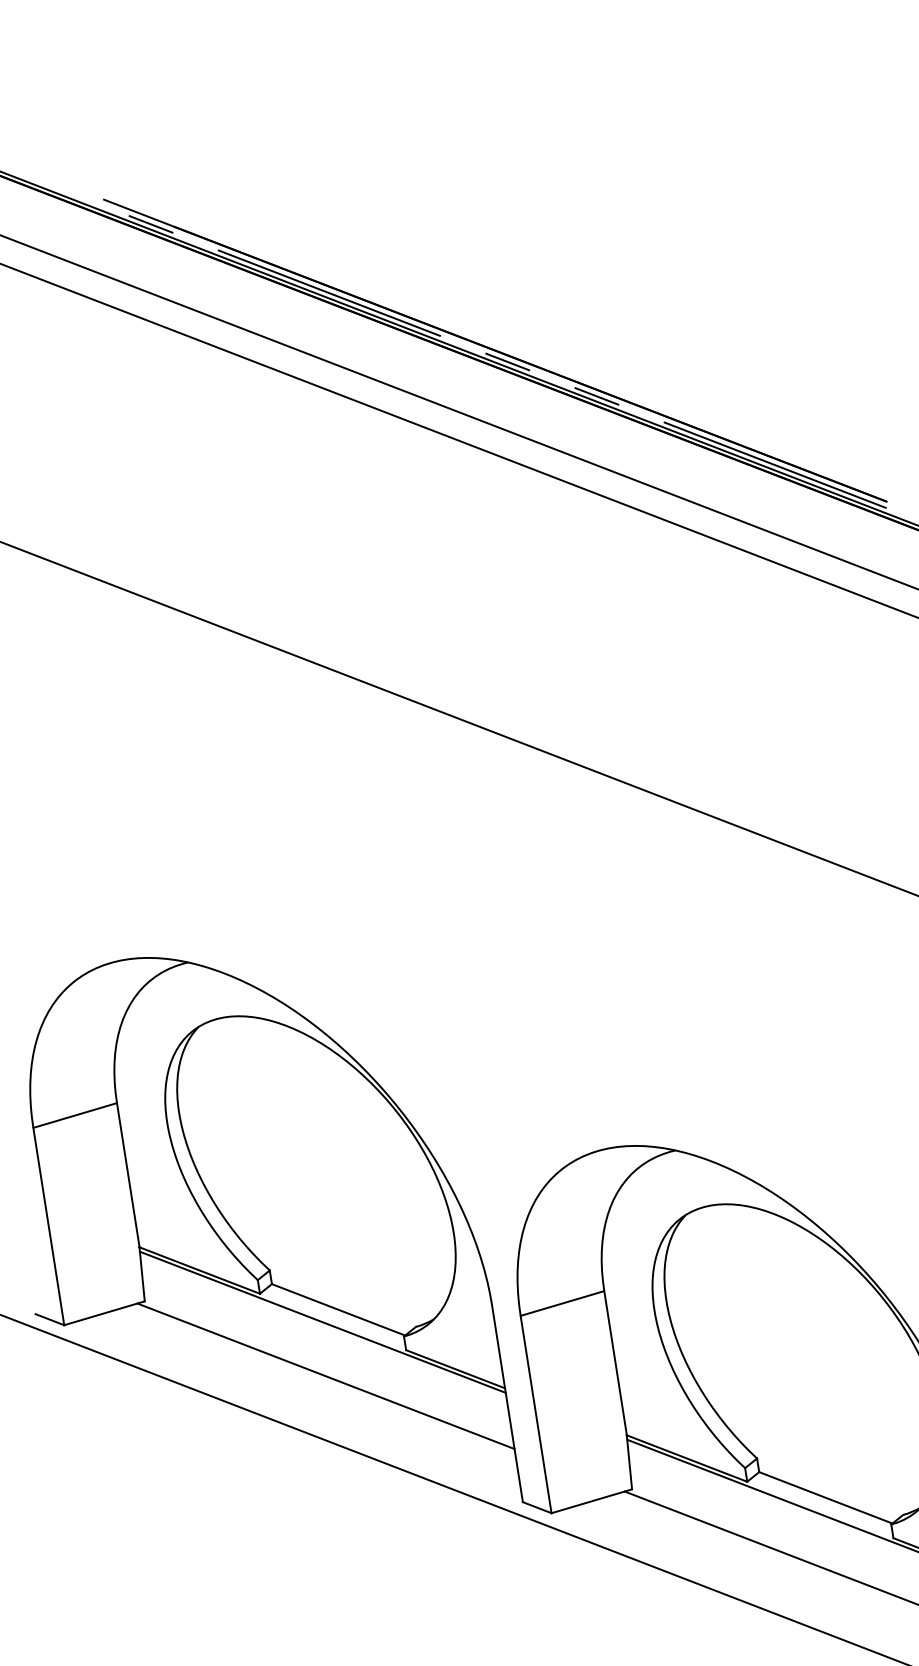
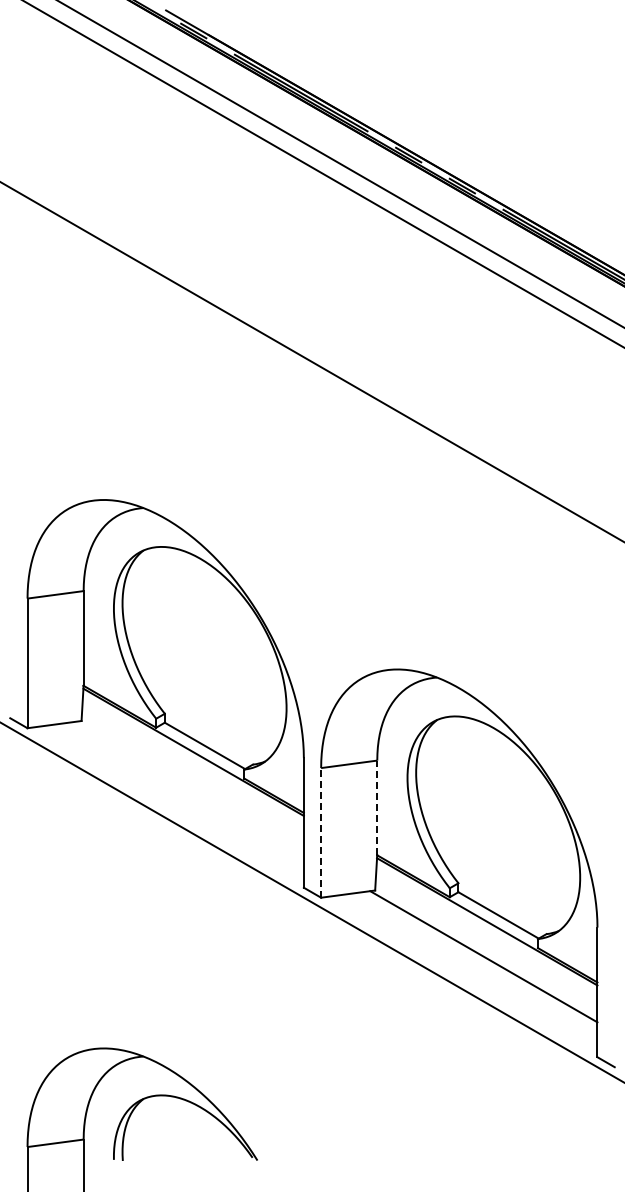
line: (615, 1362) -> (377, 807), solid -> dashed
line: (324, 1375) -> (189, 786), removed
line: (536, 1413) -> (321, 832), solid -> dashed

